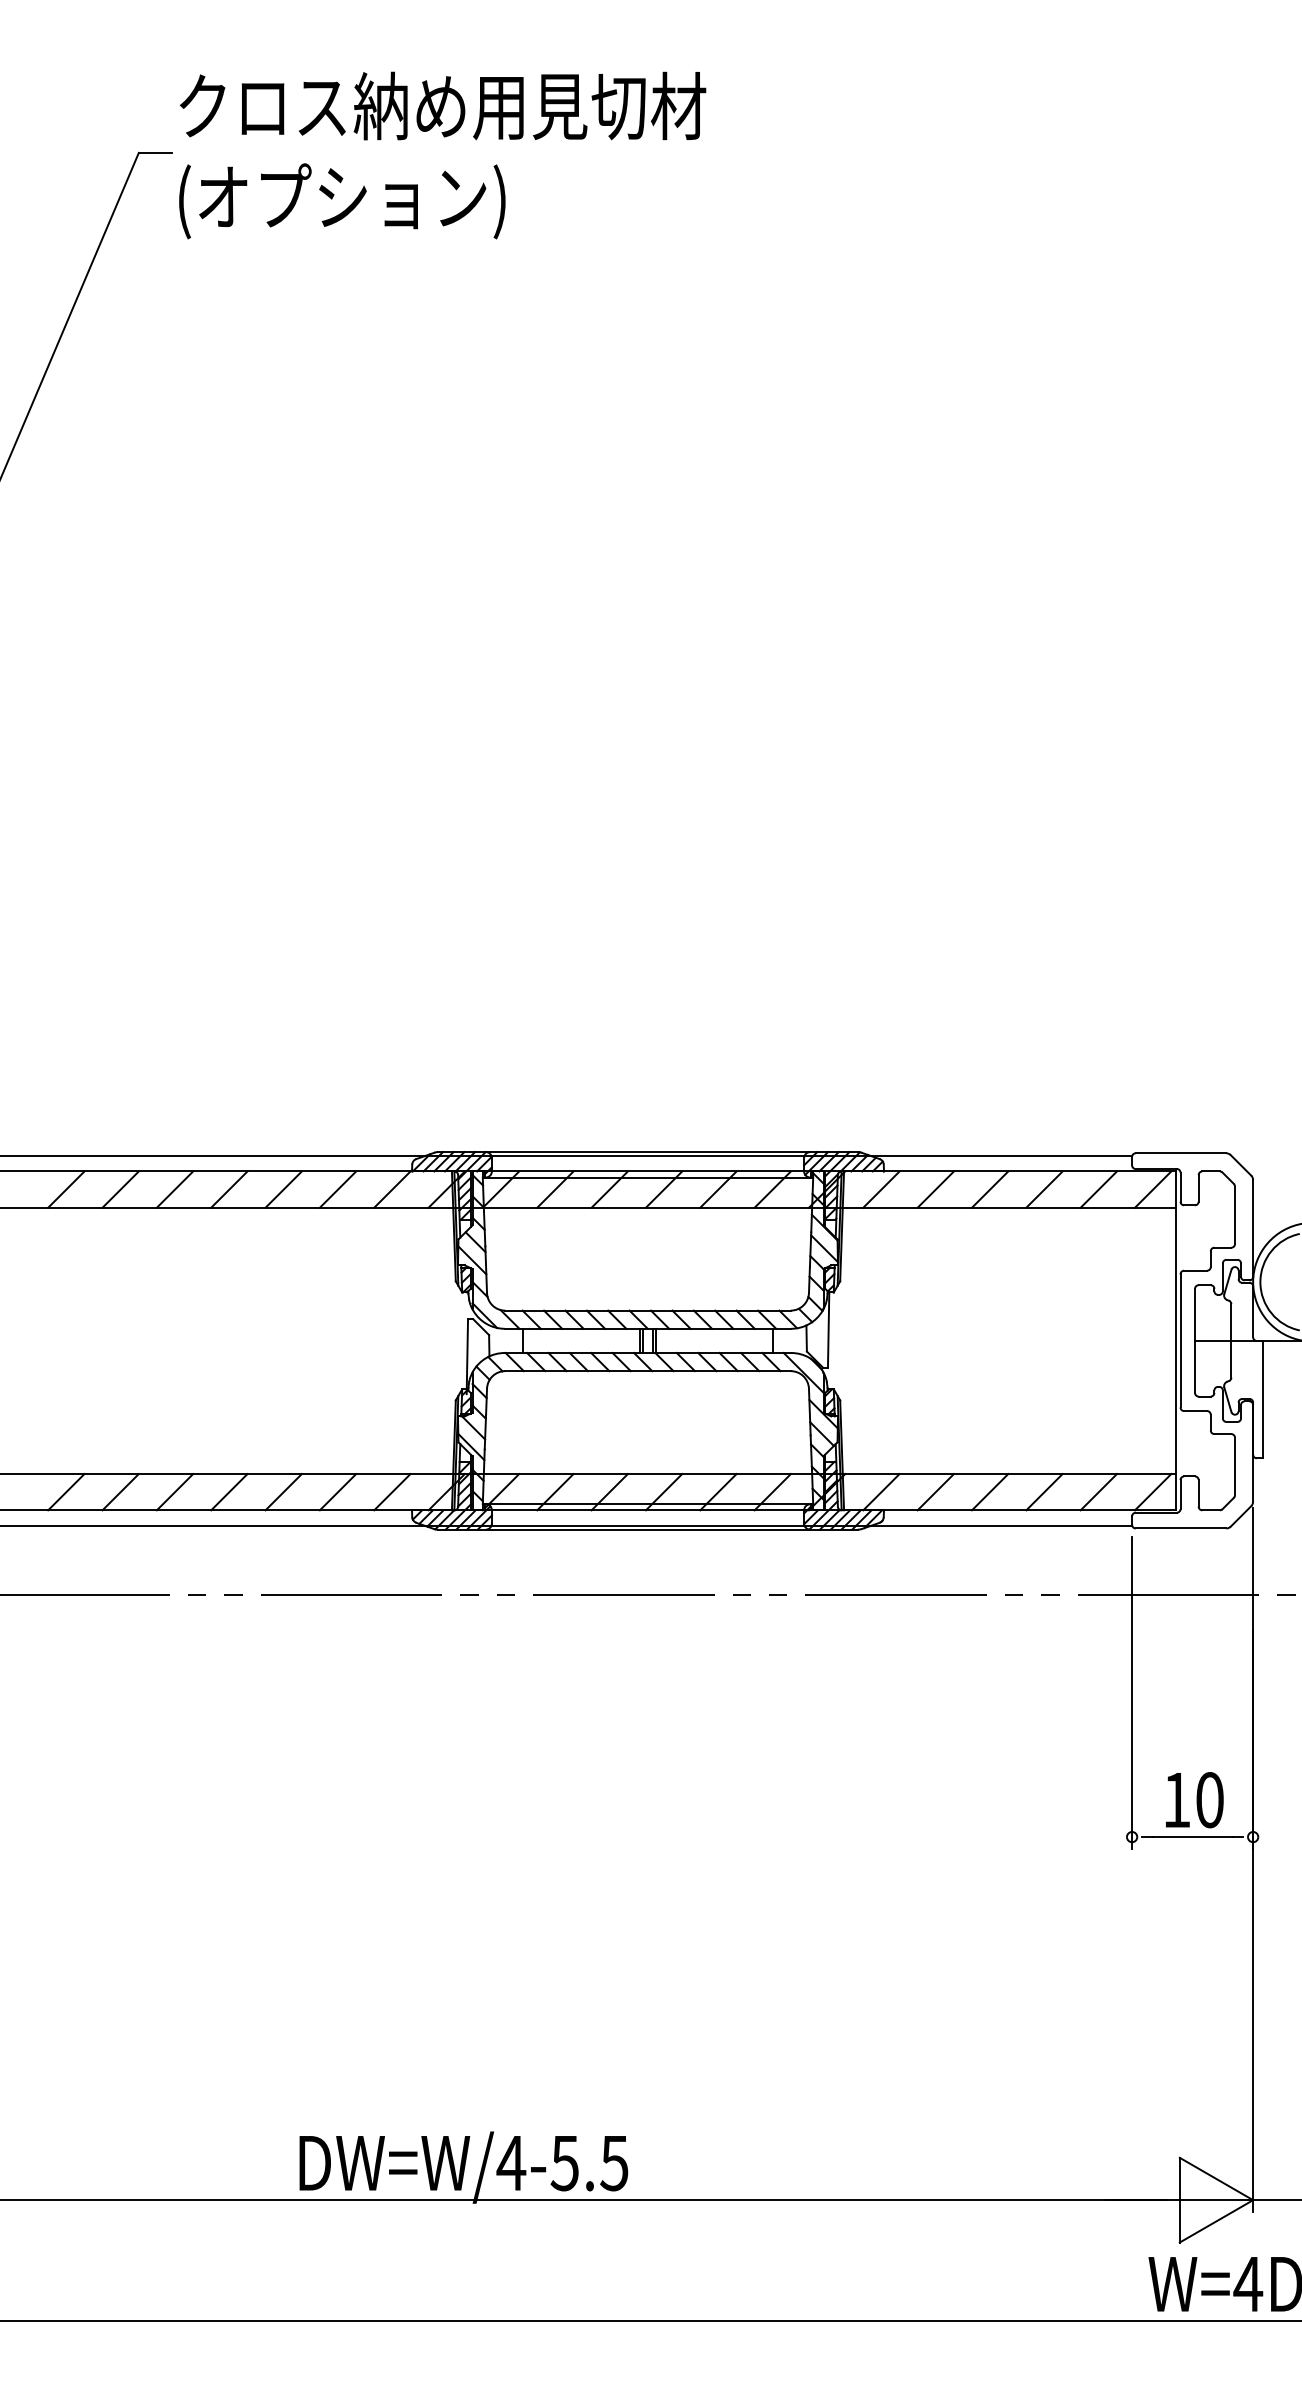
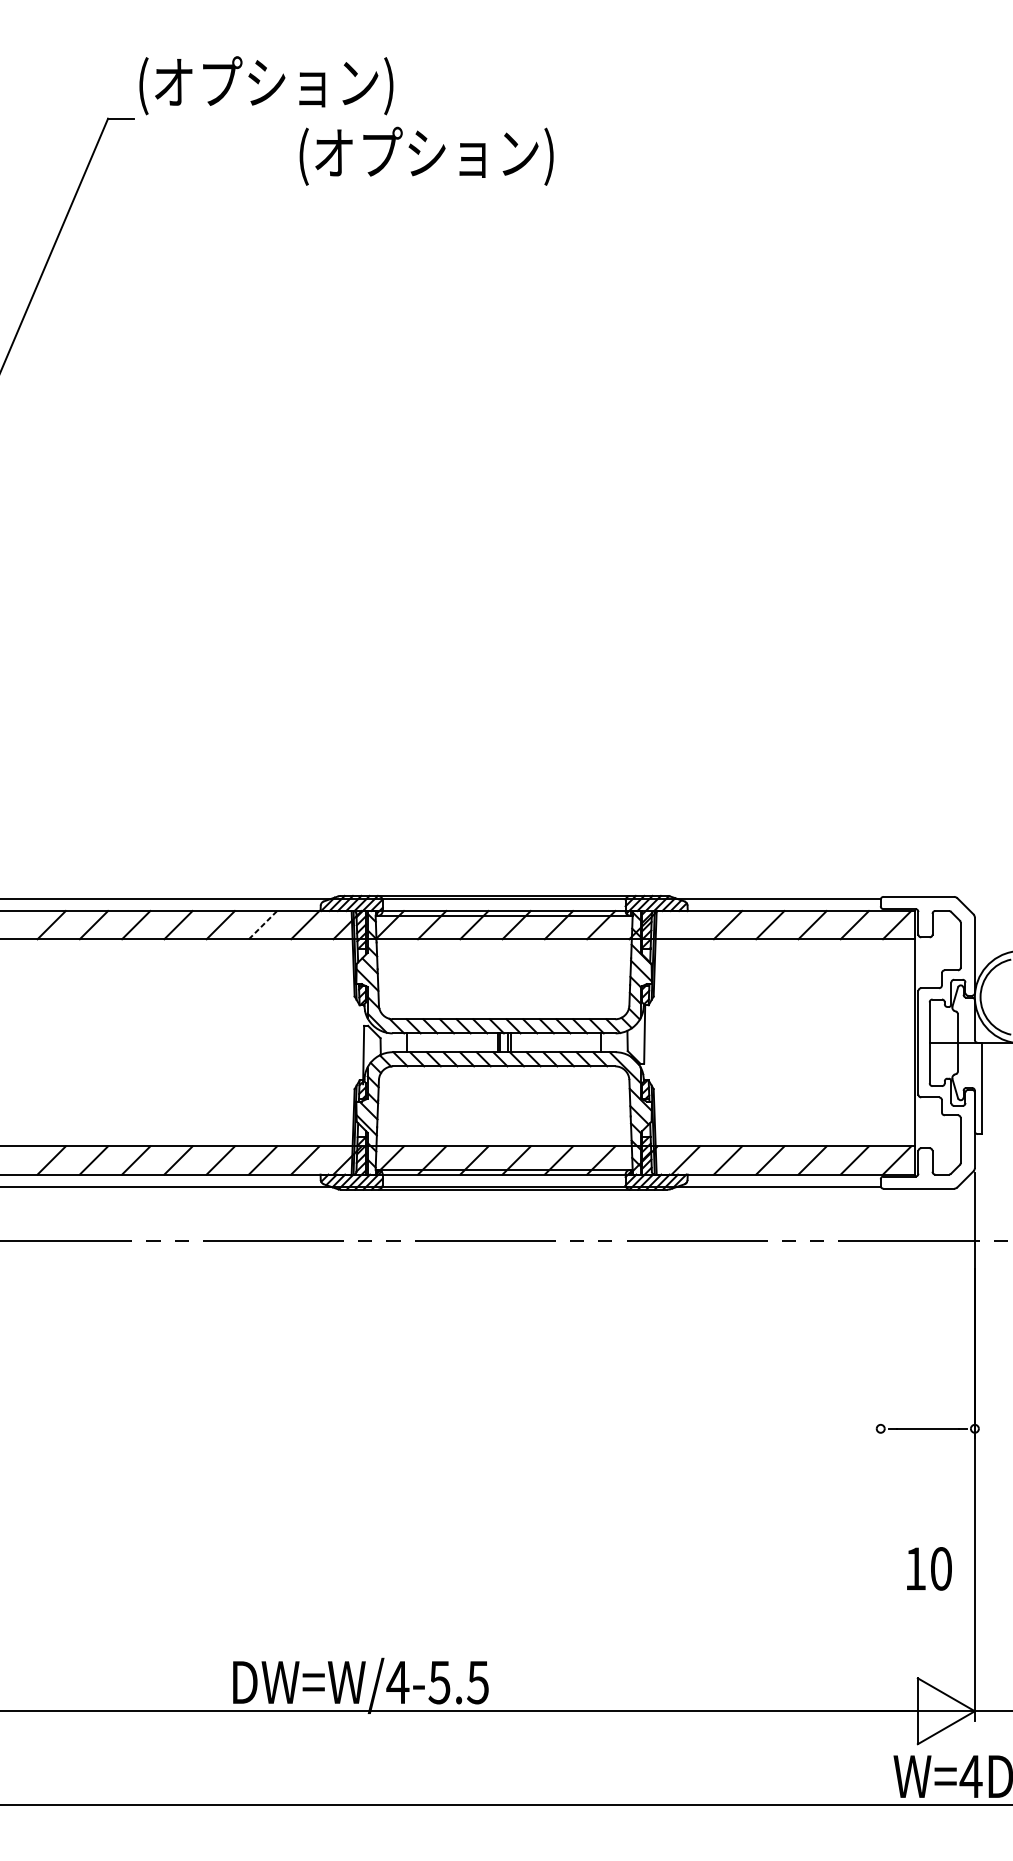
text: (442, 109) -> (344, 84), クロス納め用見切材 -> (オプション)
text: (342, 201) -> (426, 156), moved
line: (338, 1189) -> (263, 925), solid -> dashed
line: (881, 1189) -> (685, 925), removed
line: (1132, 1692) -> (881, 1316), removed
text: (1194, 1800) -> (929, 1569), moved

